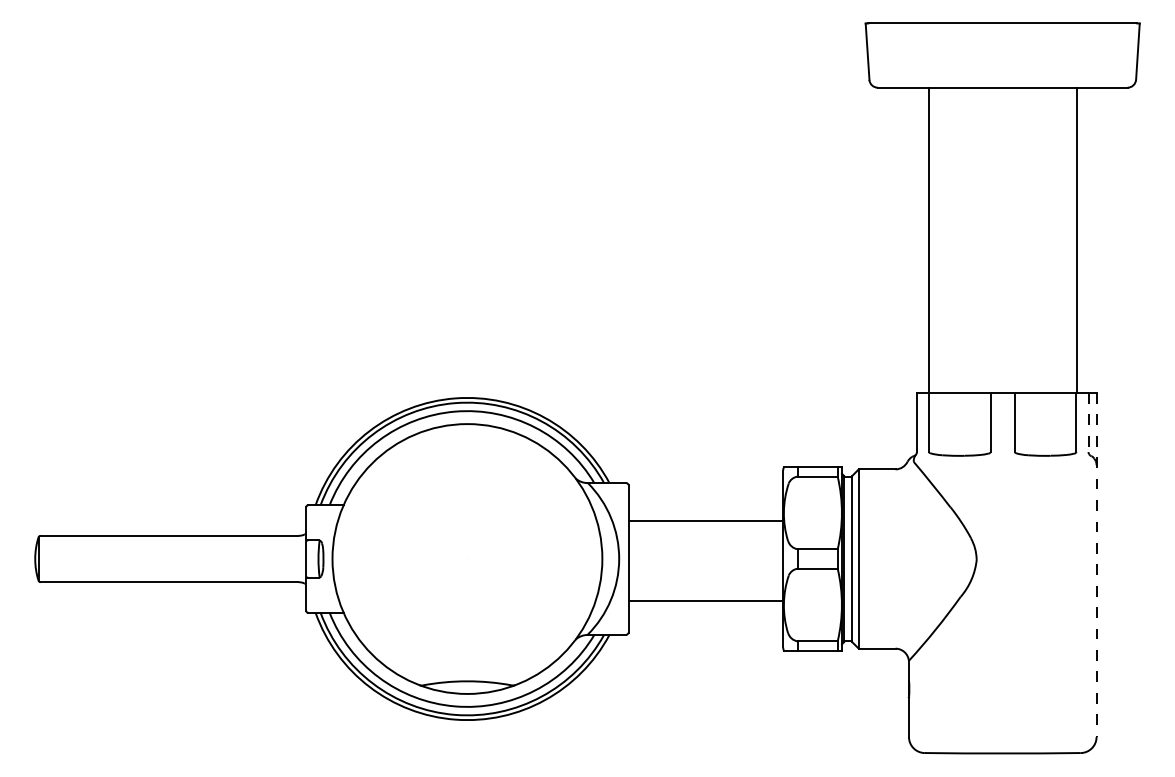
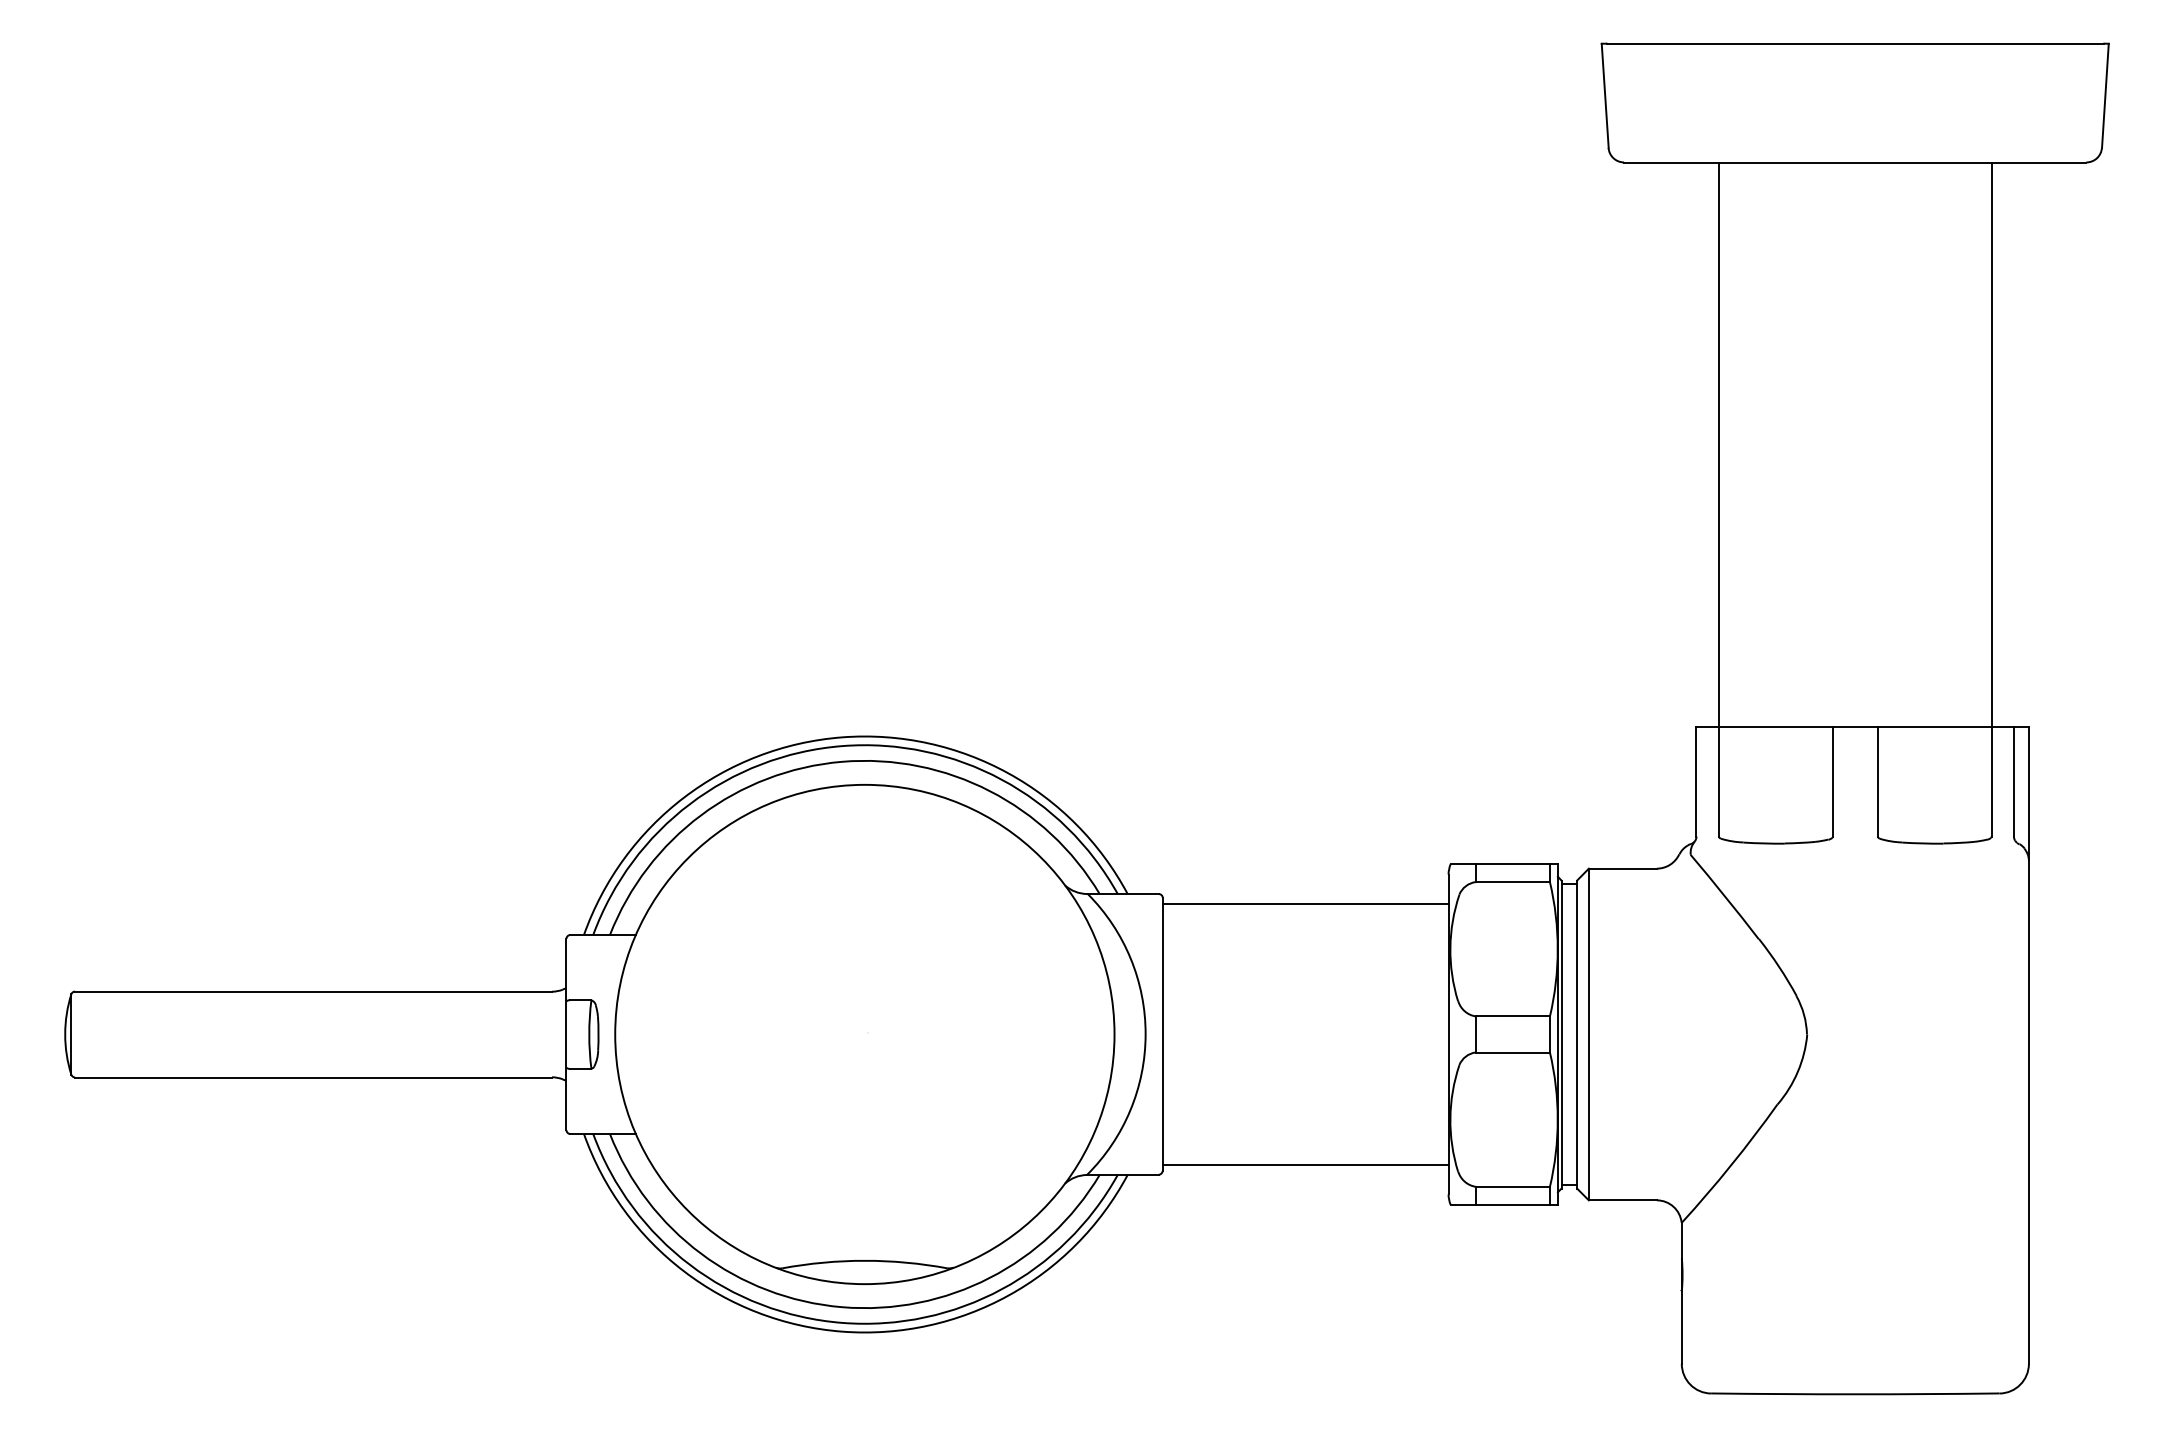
line: (1088, 422) -> (2013, 781), dashed -> solid
line: (705, 520) -> (1305, 904), moved
line: (1096, 565) -> (2028, 1046), dashed -> solid
line: (705, 601) -> (1305, 1164), moved

